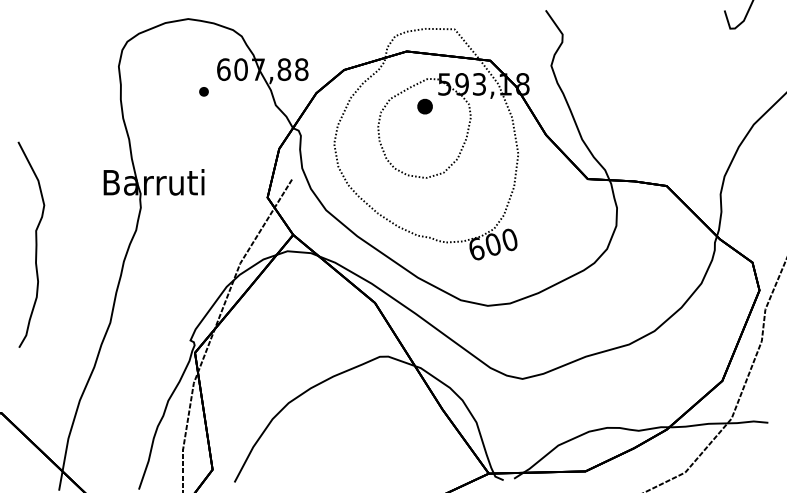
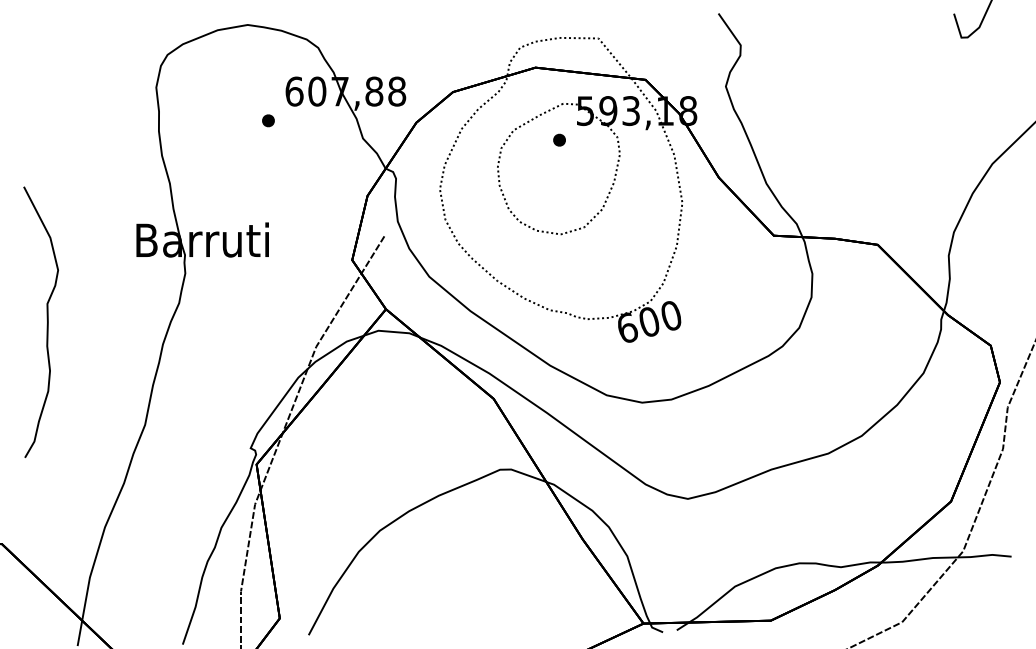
part: (425, 106) -> (559, 139), size x0.62

